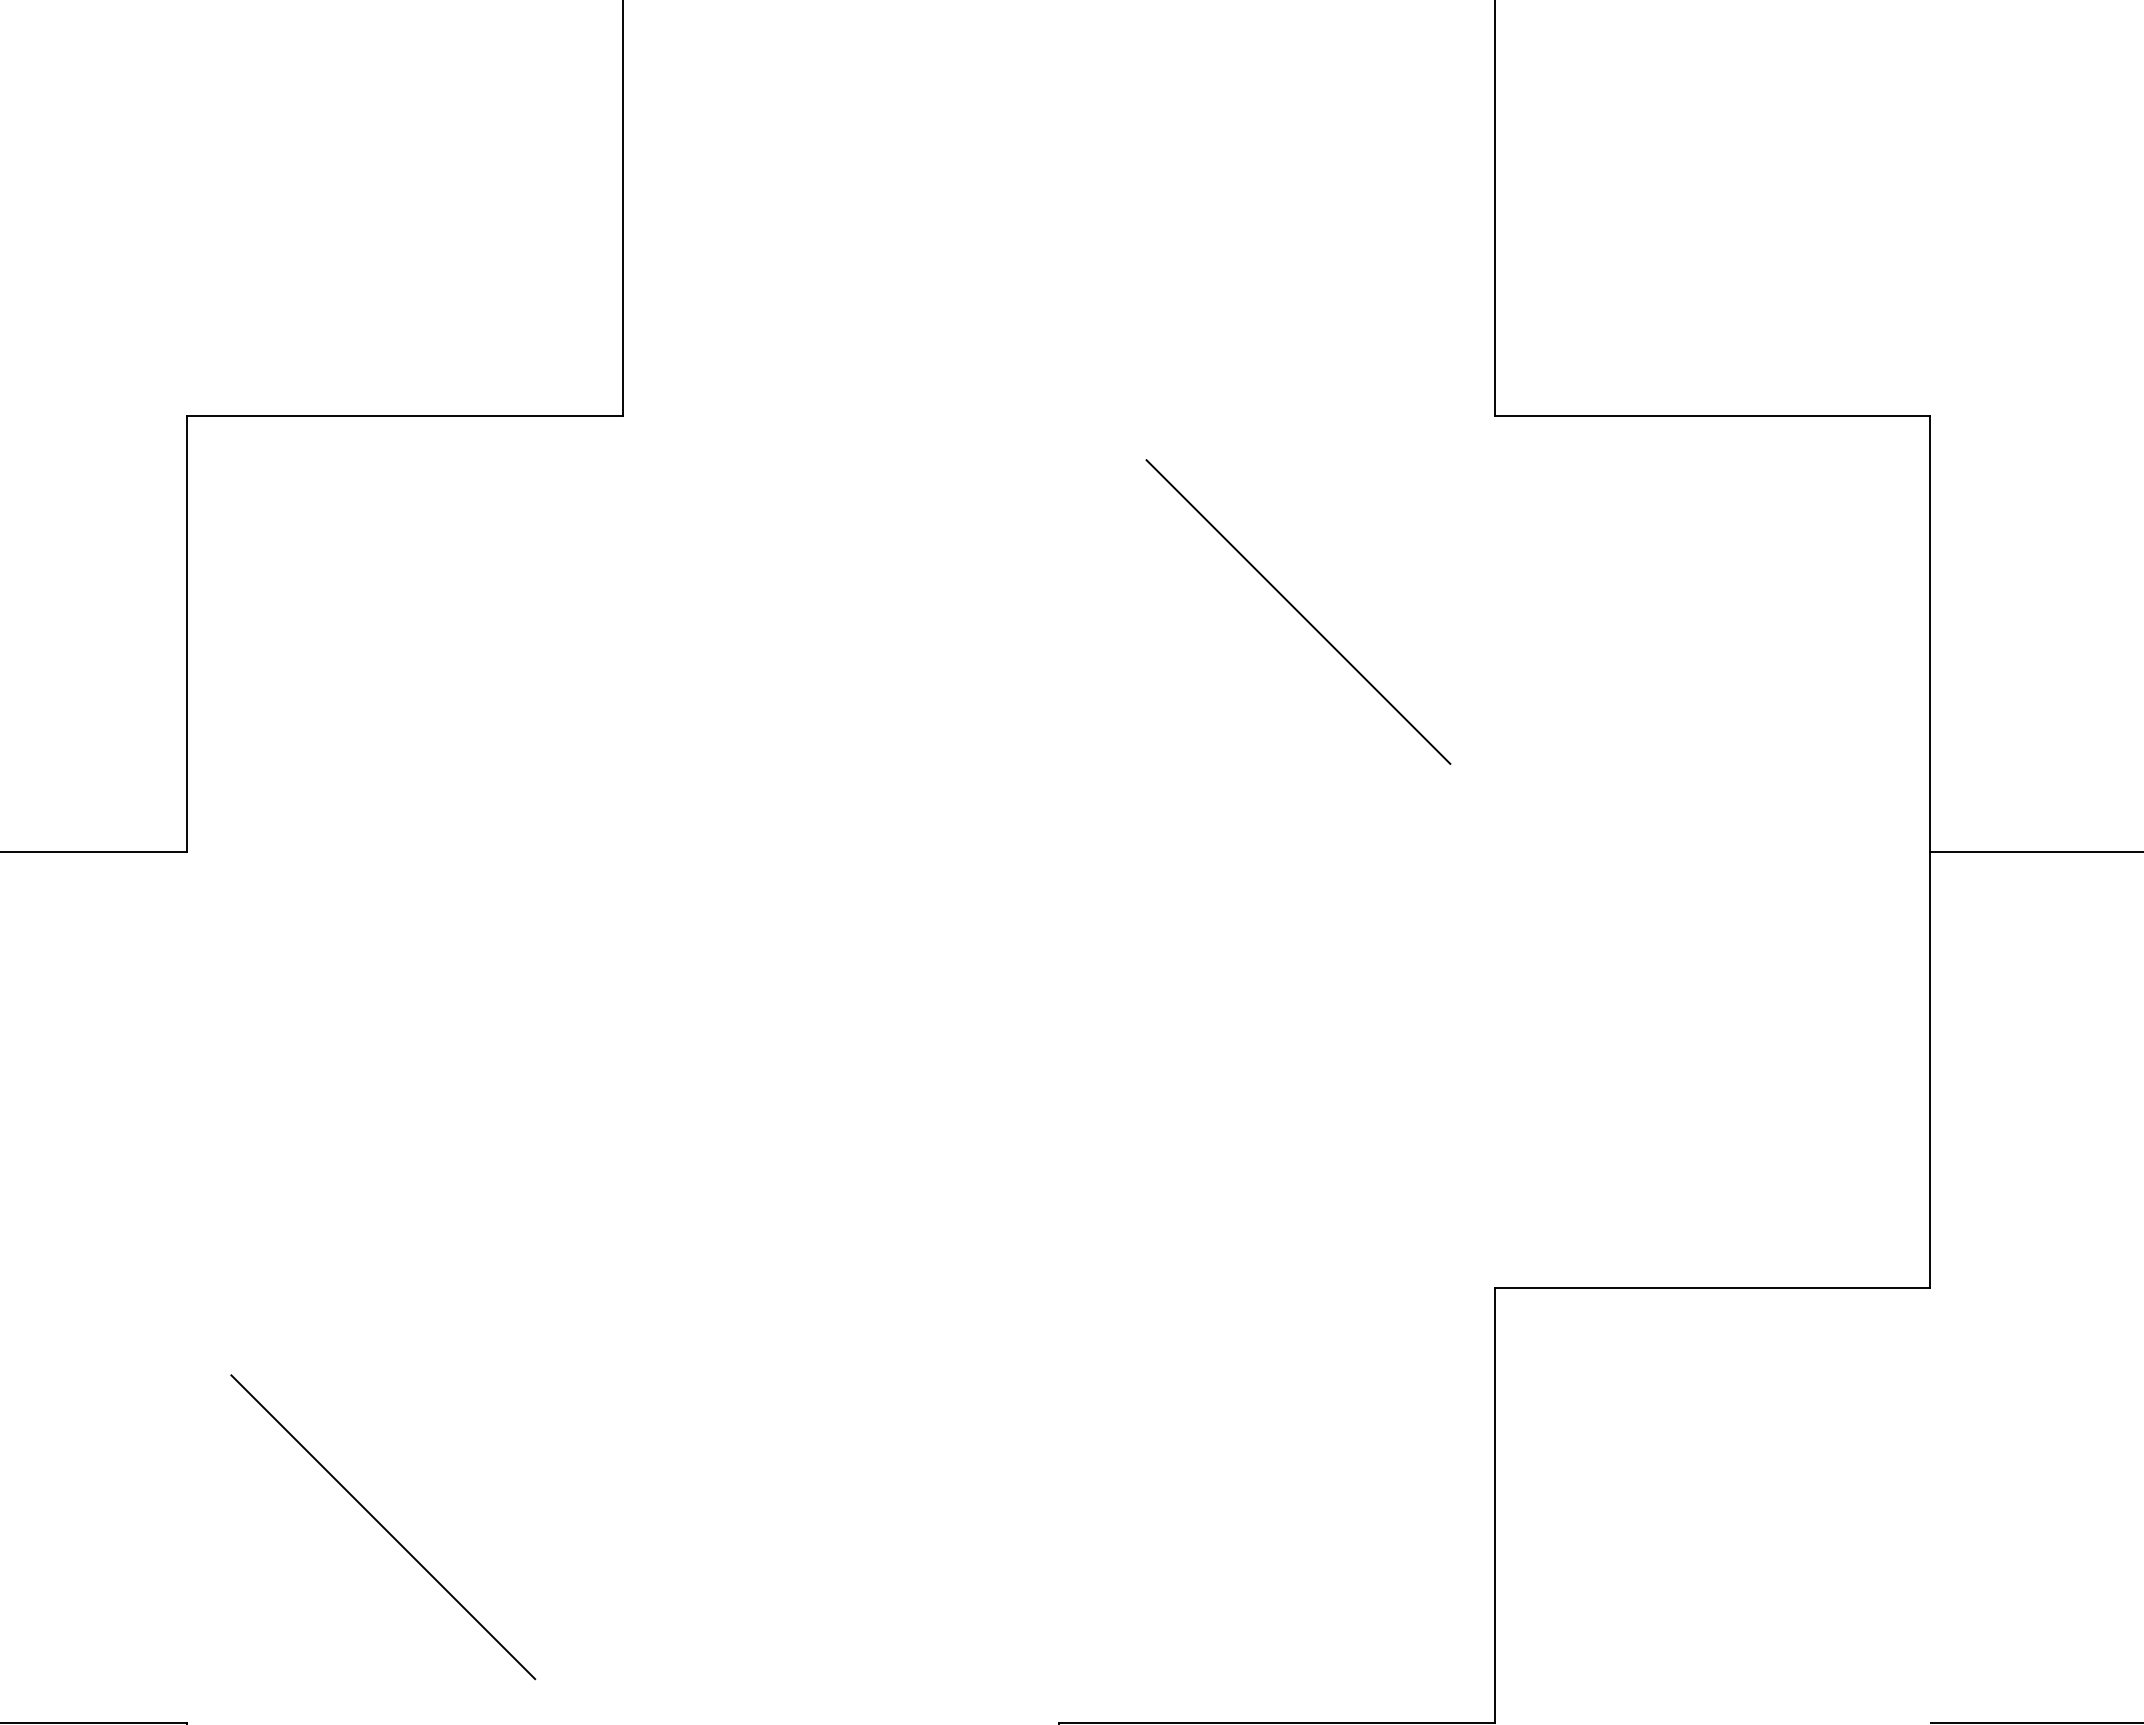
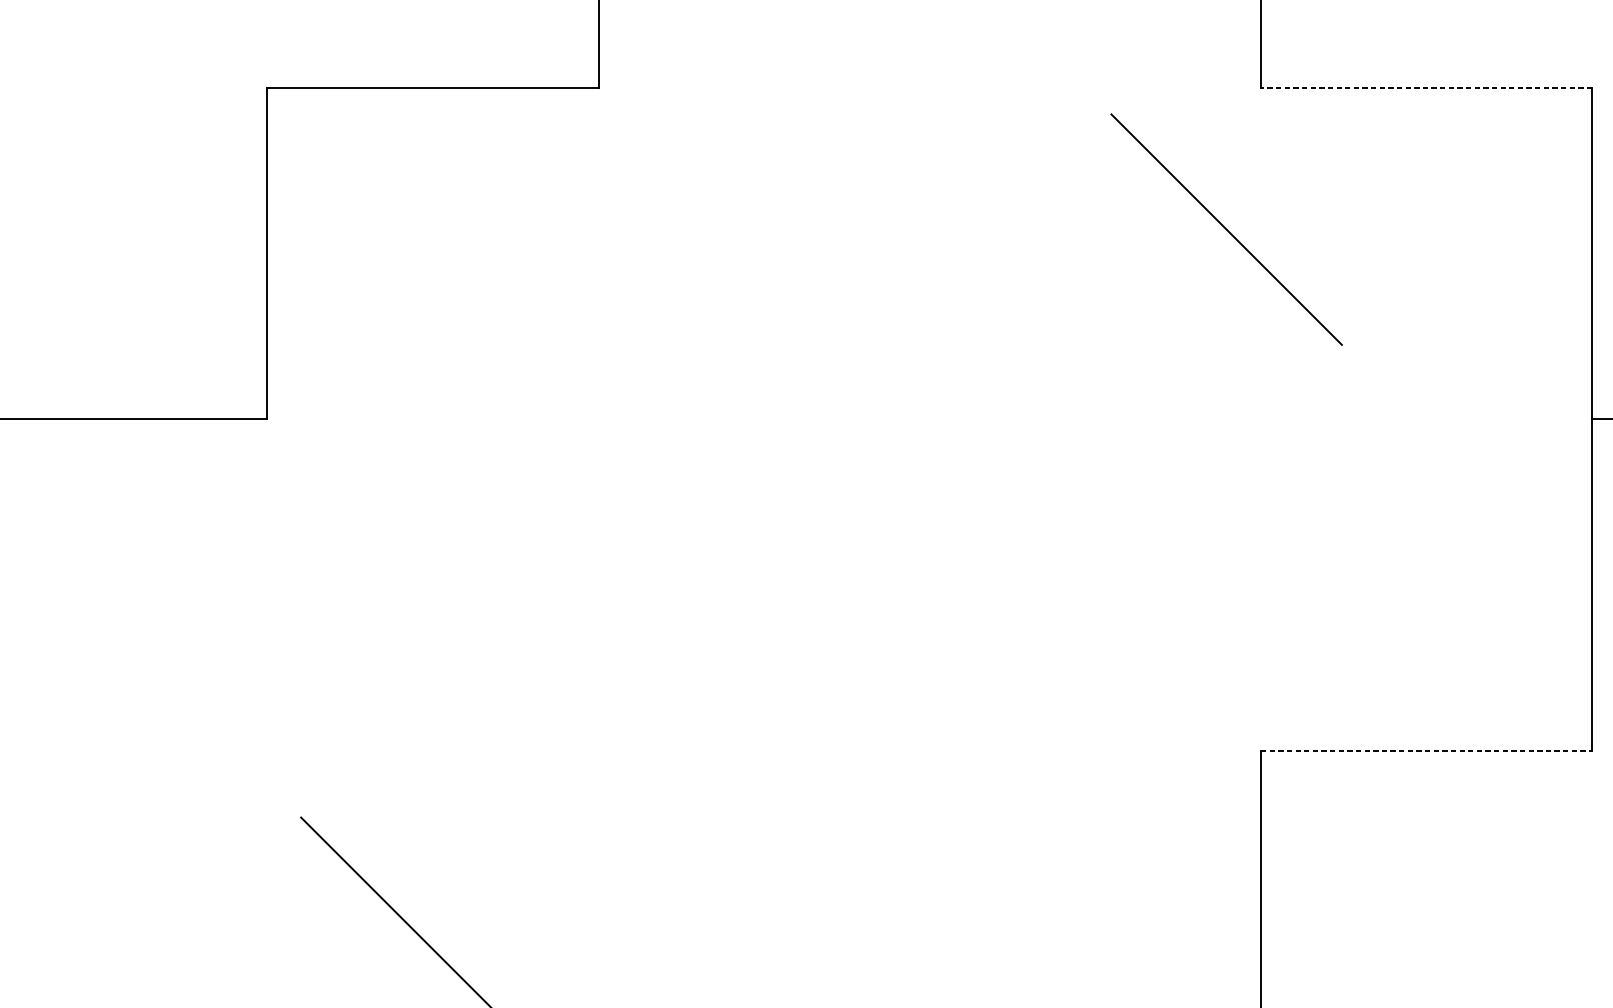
line: (1712, 415) -> (1426, 87), solid -> dashed
line: (1298, 611) -> (1226, 229), moved
line: (1712, 1287) -> (1426, 750), solid -> dashed

